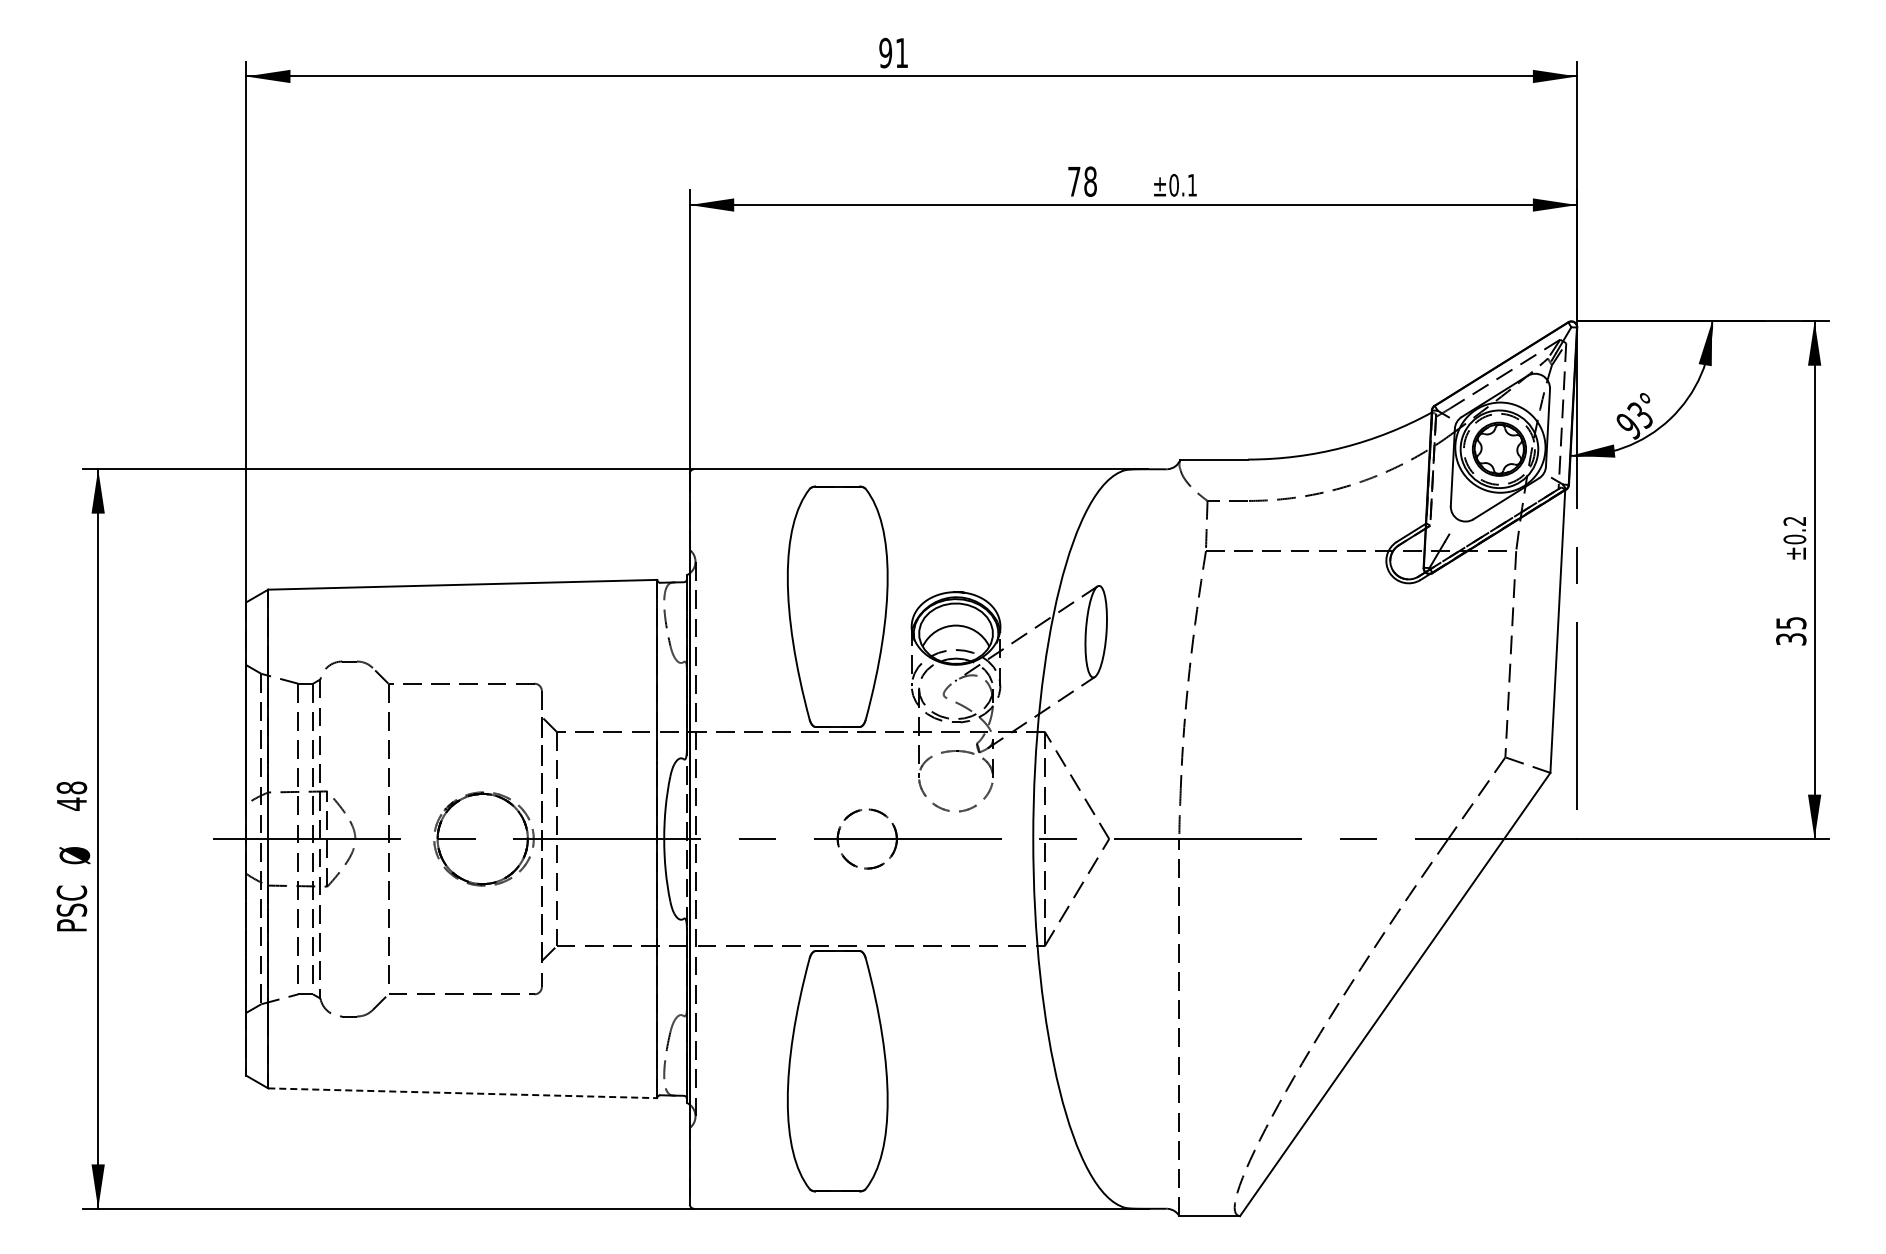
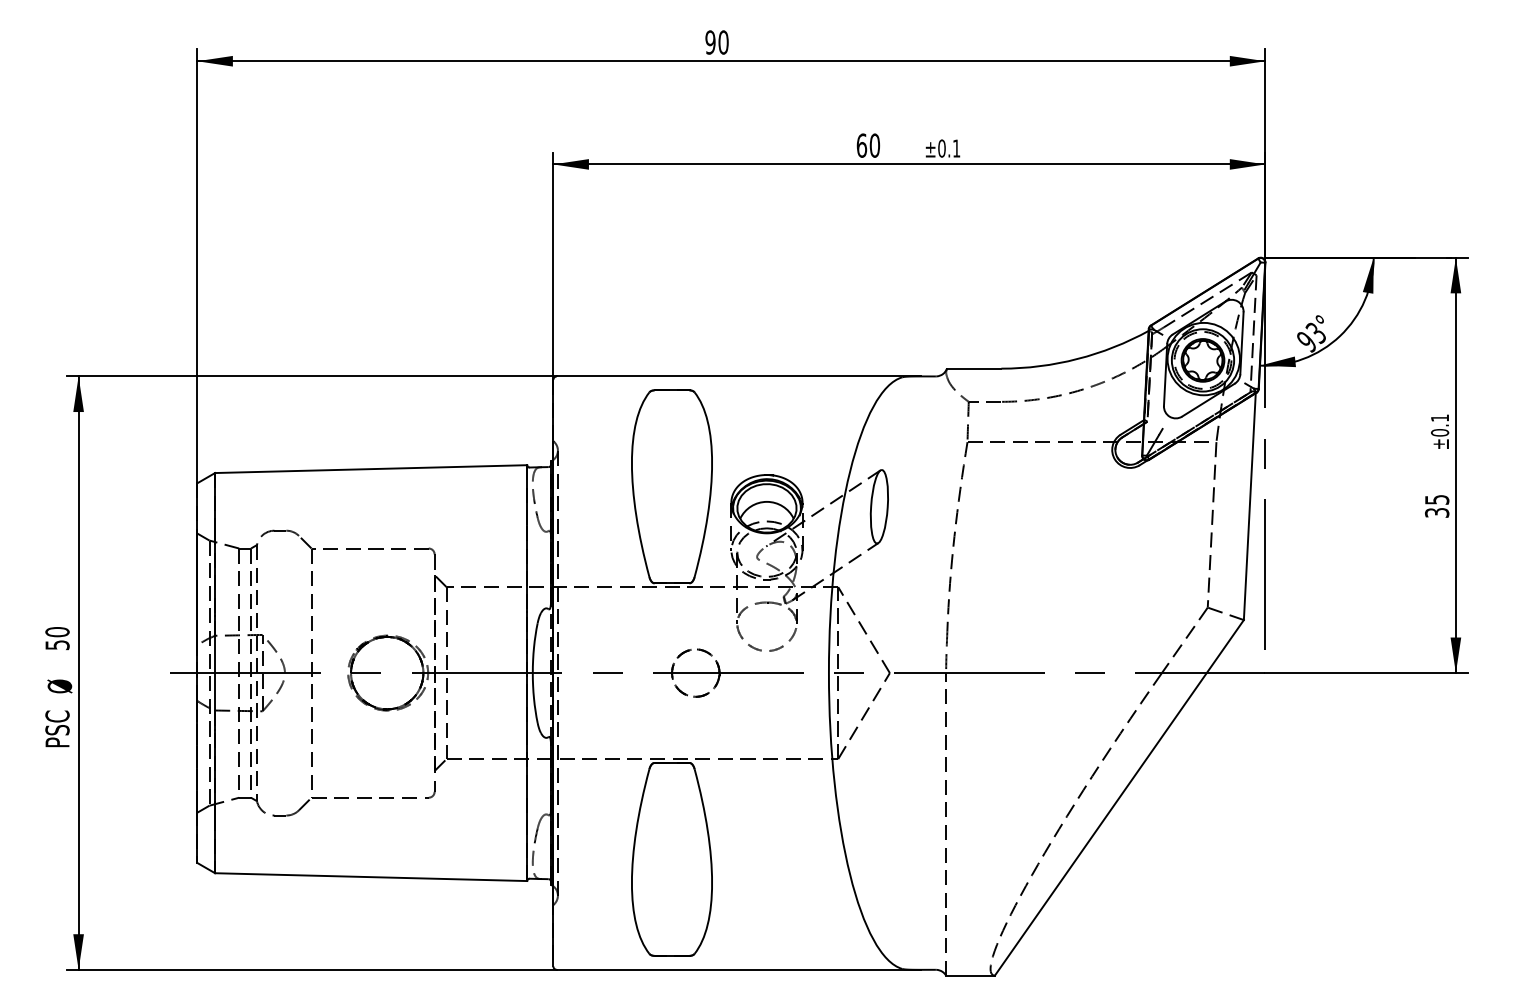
text: (901, 52) -> (723, 42), 91 -> 90
text: (1082, 181) -> (868, 145), 78 -> 60
text: (1794, 521) -> (1439, 418), ±0.2 -> ±0.1
text: (72, 795) -> (58, 638), 48 -> 50
line: (462, 1093) -> (370, 877), dashed -> solid

